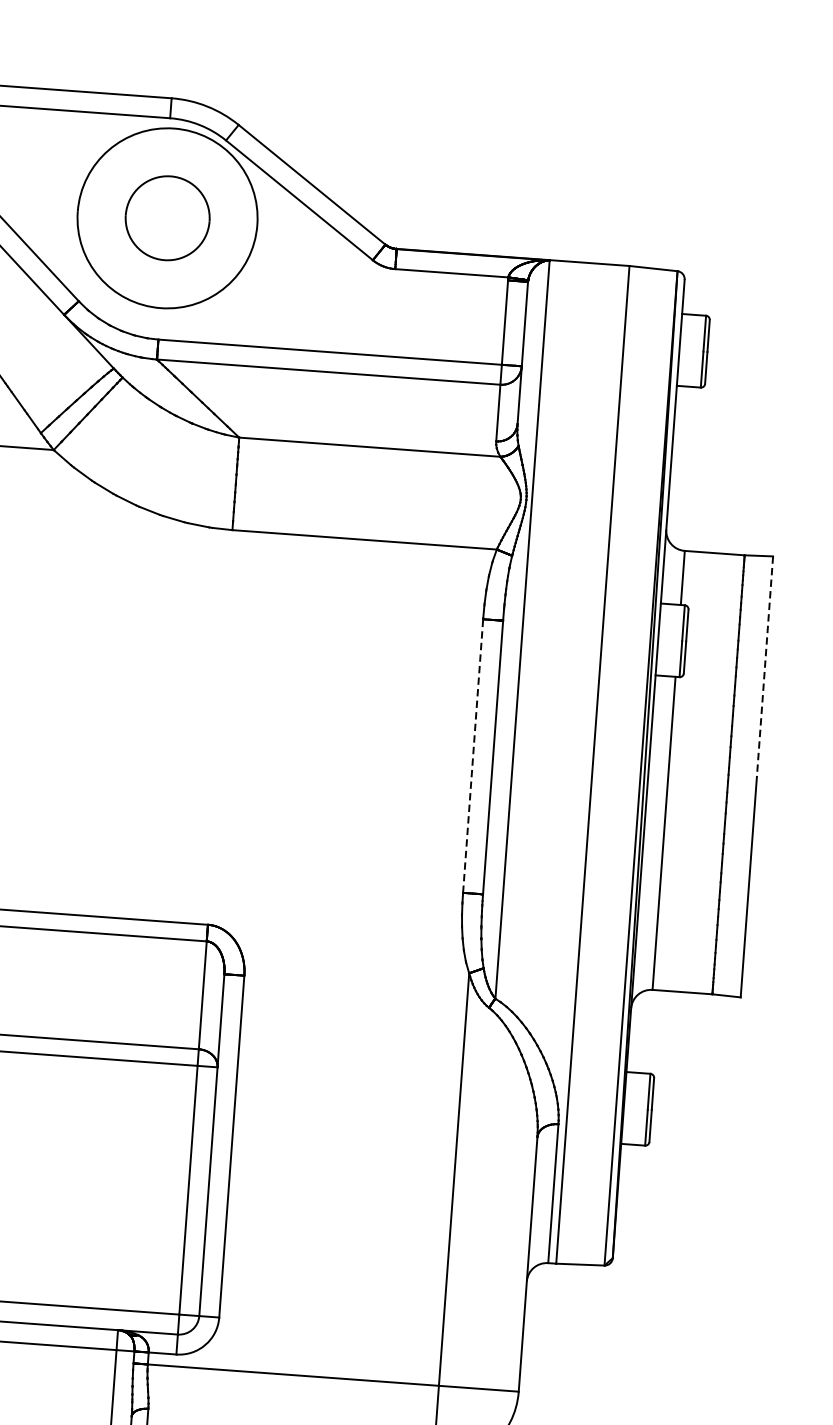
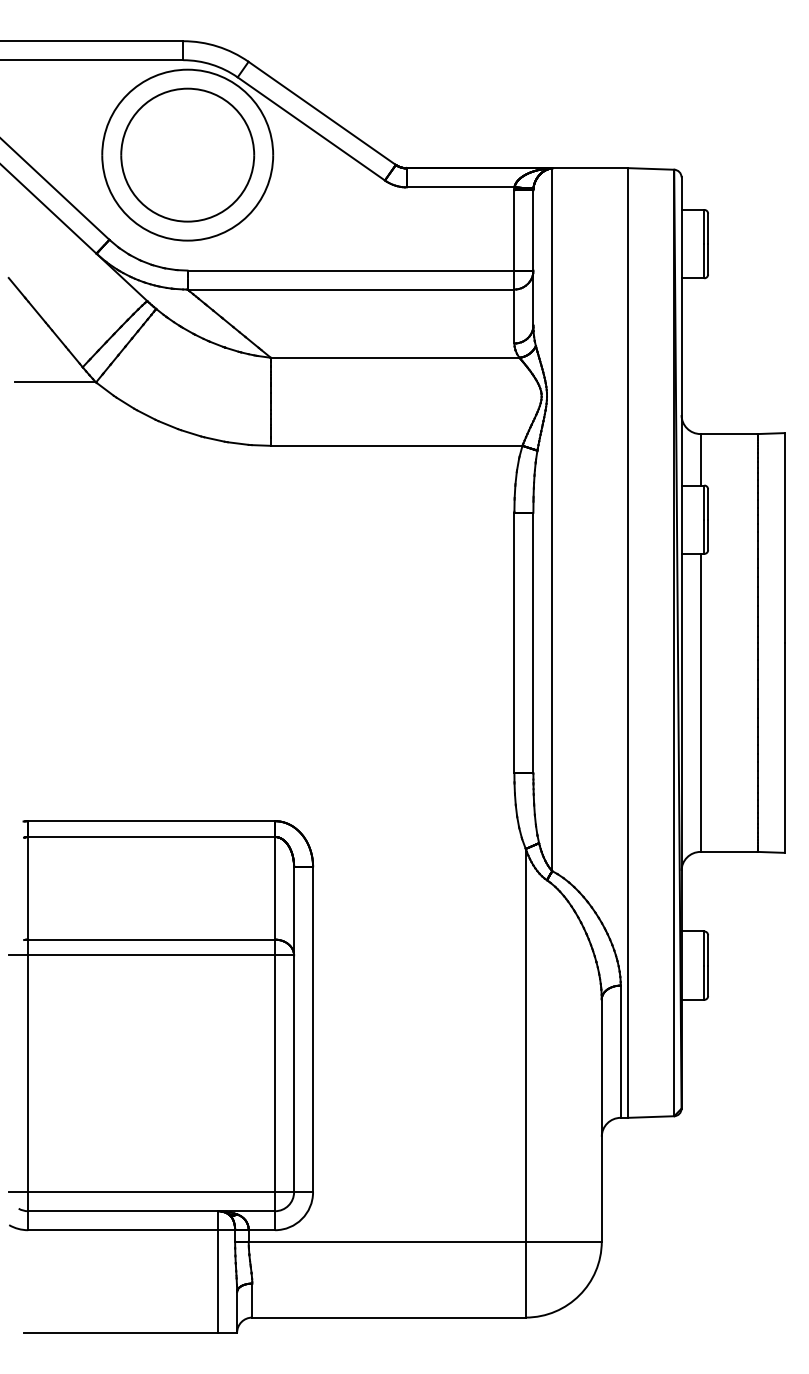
part: (167, 217) -> (187, 154), size x1.67
line: (764, 667) -> (784, 538), dashed -> solid
line: (473, 755) -> (514, 642), dashed -> solid

